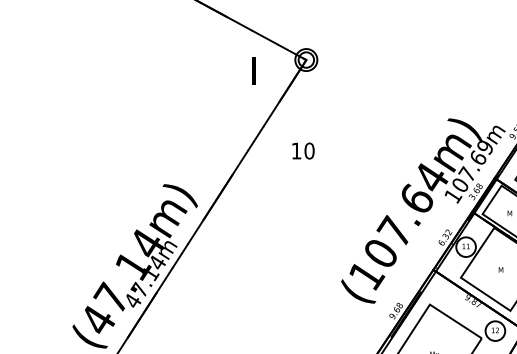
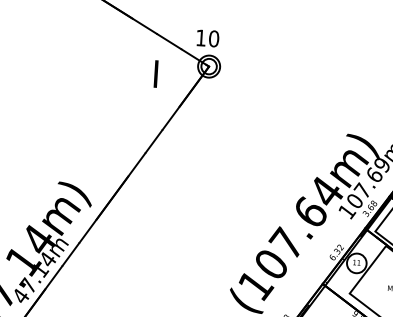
text: (303, 150) -> (208, 37), moved

